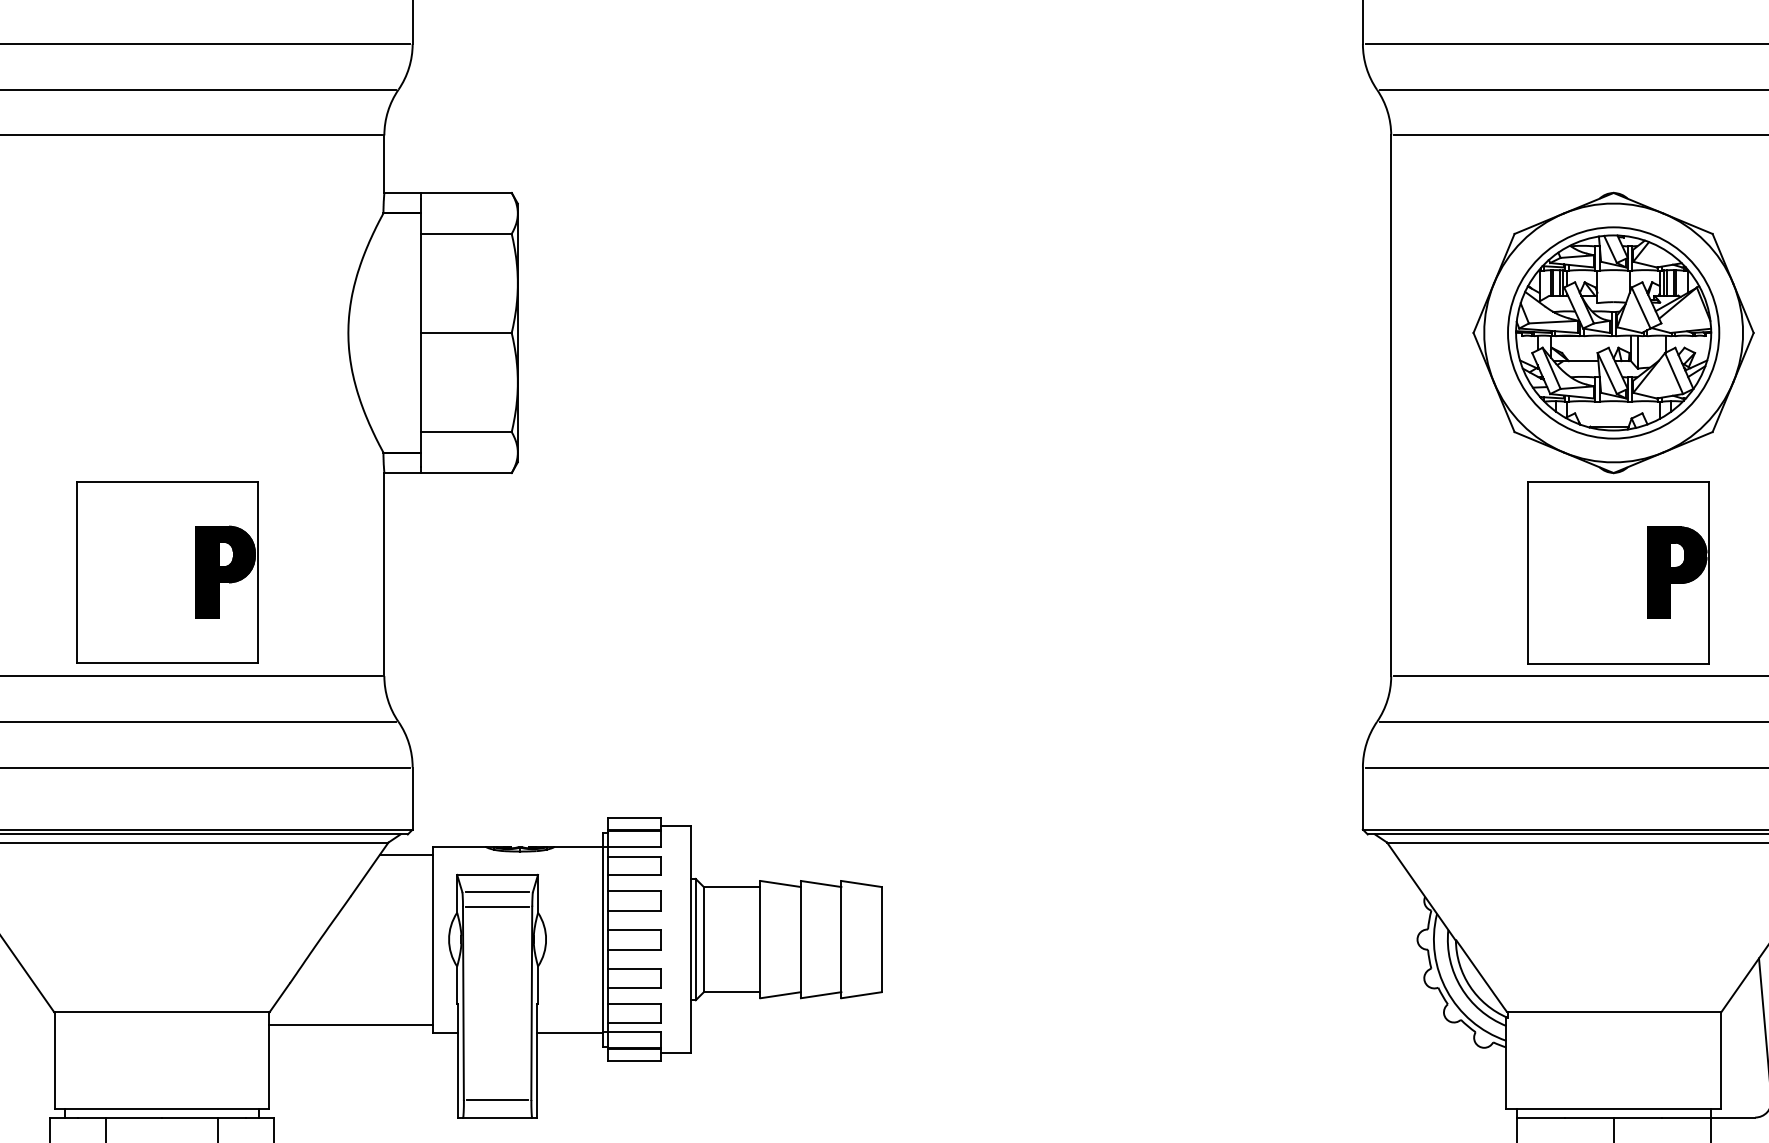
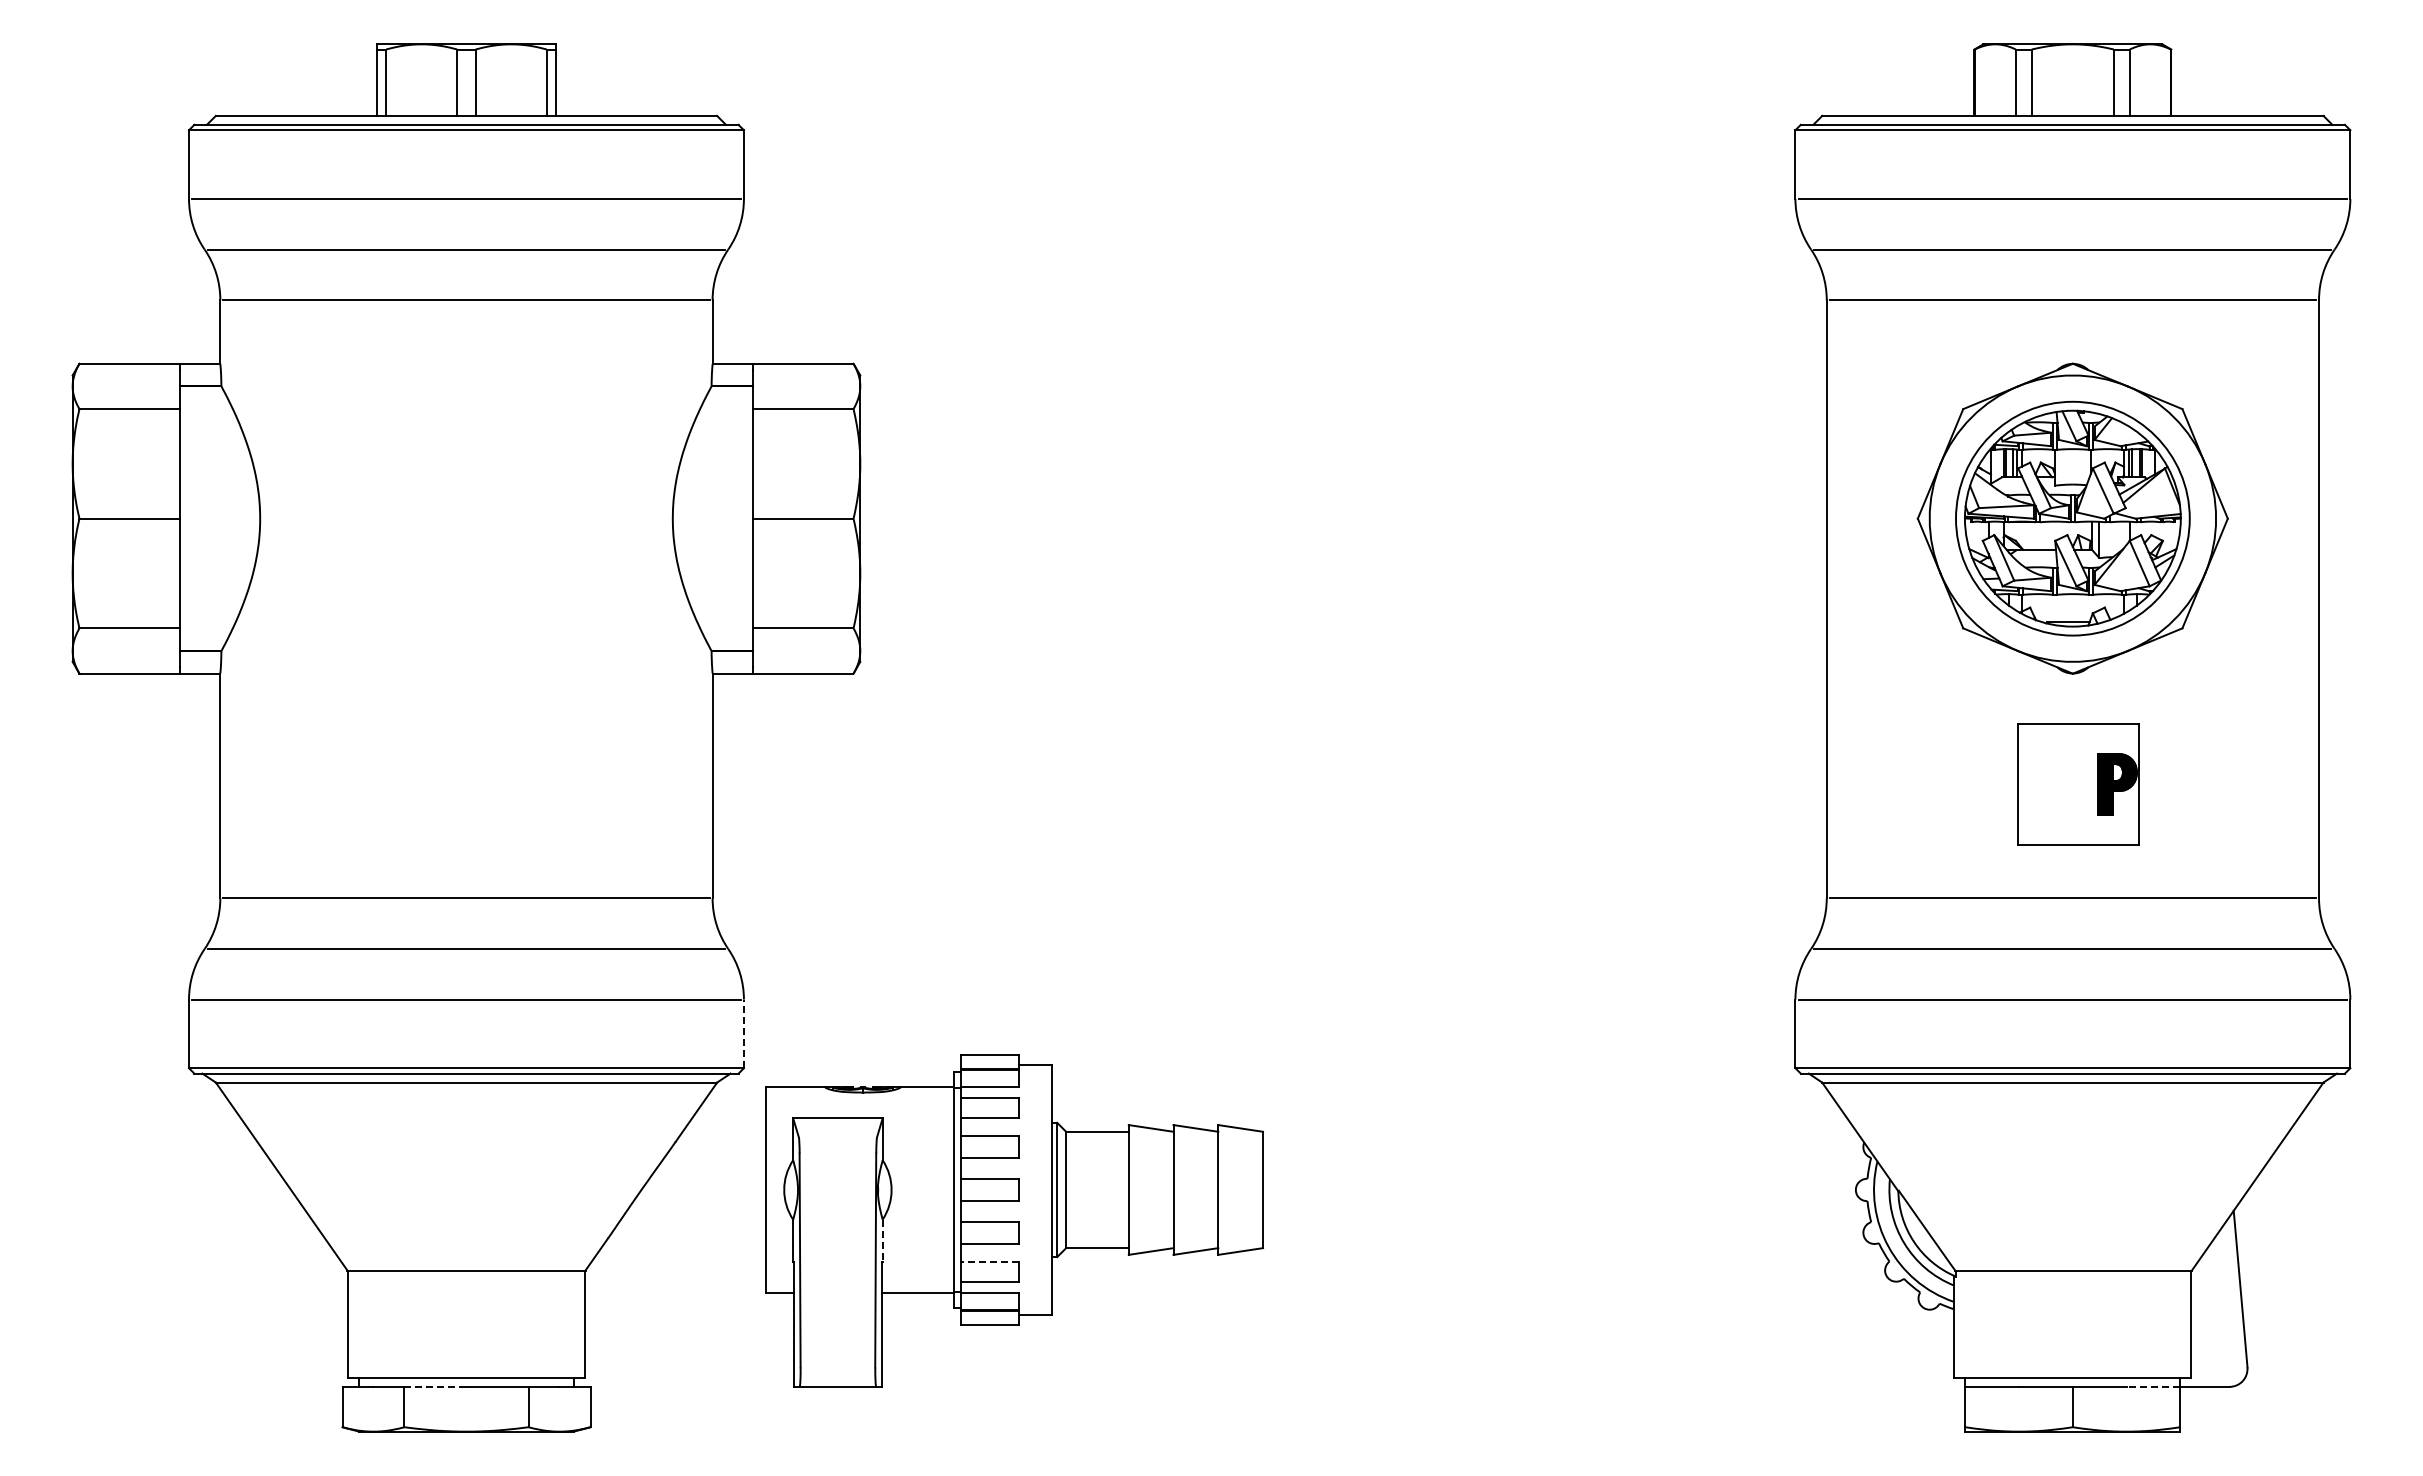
part: (166, 572) -> (471, 783), removed
part: (1618, 573) -> (2078, 784), size x0.6
line: (412, 798) -> (743, 1033), solid -> dashed
line: (405, 854) -> (736, 1095), removed
line: (497, 892) -> (837, 1137), removed
line: (497, 906) -> (837, 1153), removed
line: (537, 985) -> (882, 1240), solid -> dashed
line: (634, 1004) -> (989, 1261), solid -> dashed
line: (350, 1024) -> (675, 1283), removed
line: (497, 1100) -> (837, 1367), removed
line: (133, 1117) -> (434, 1386), solid -> dashed
line: (1686, 1117) -> (2153, 1386), solid -> dashed

